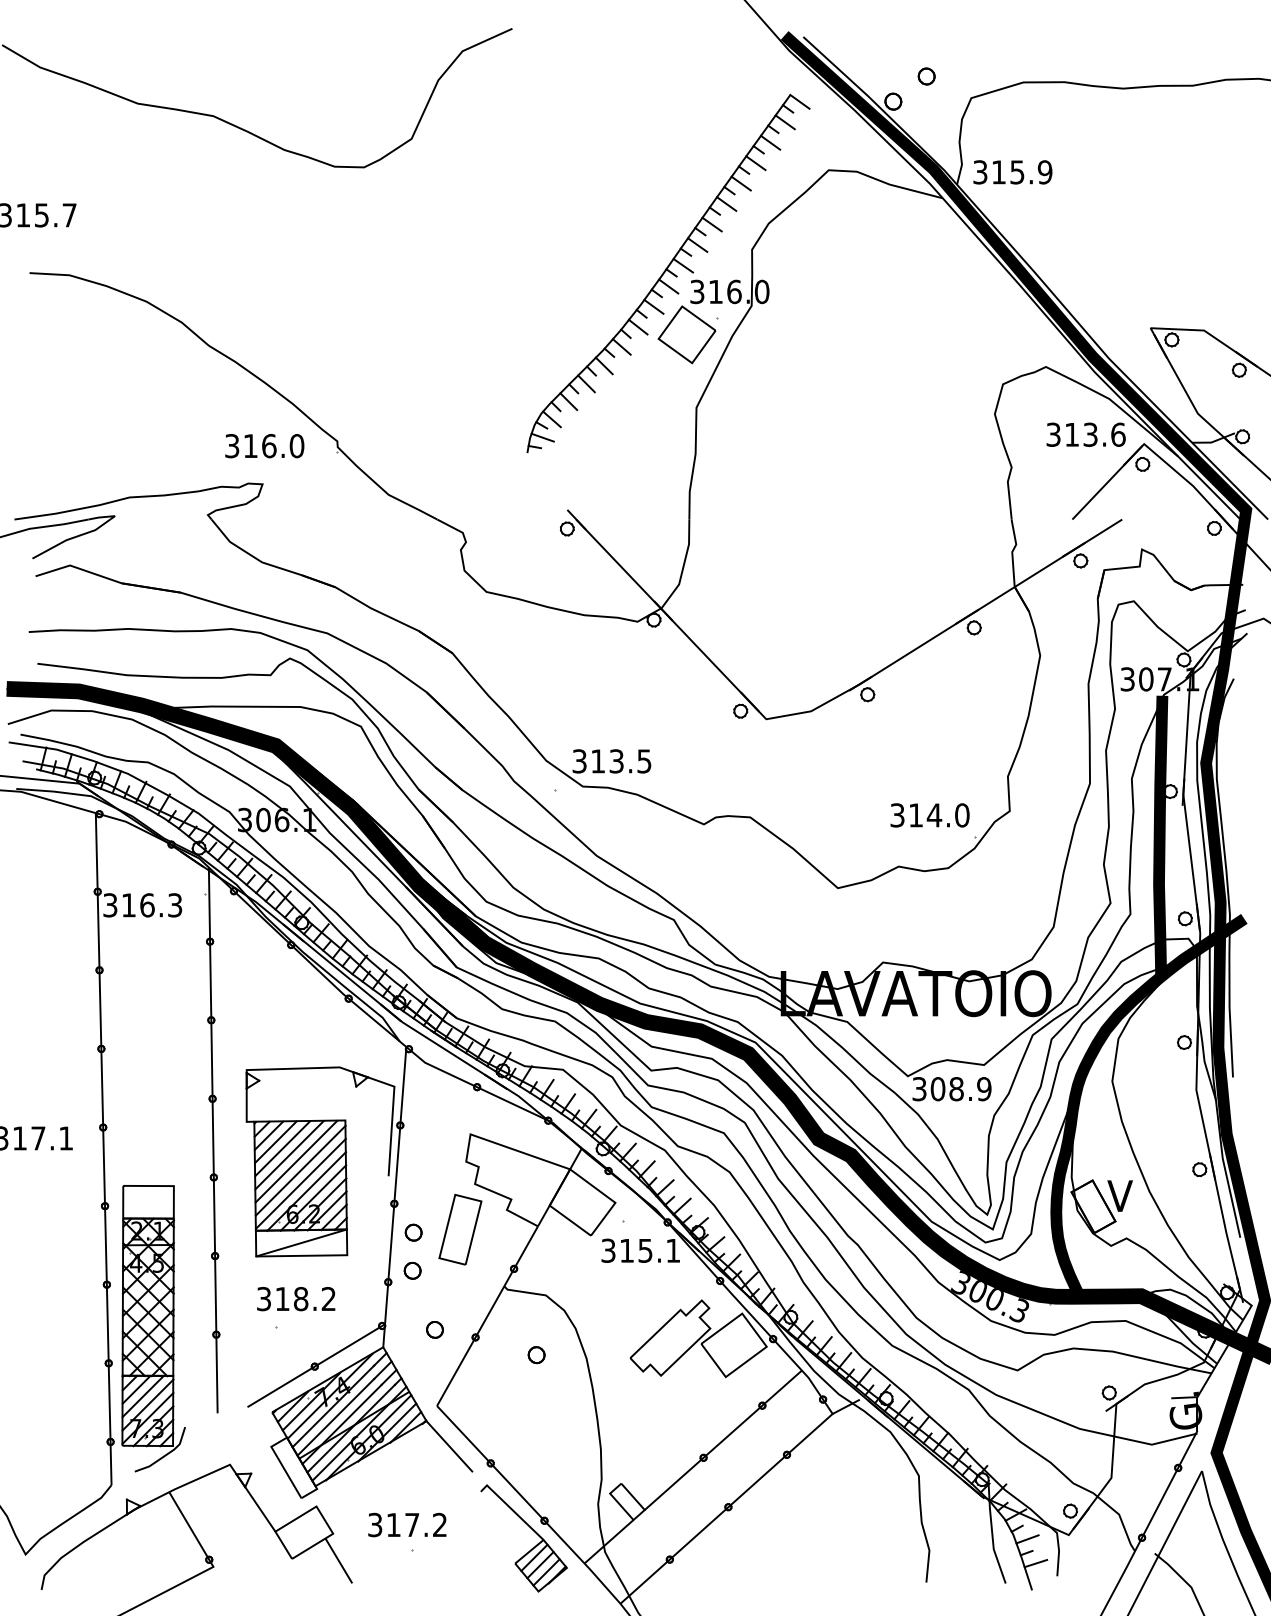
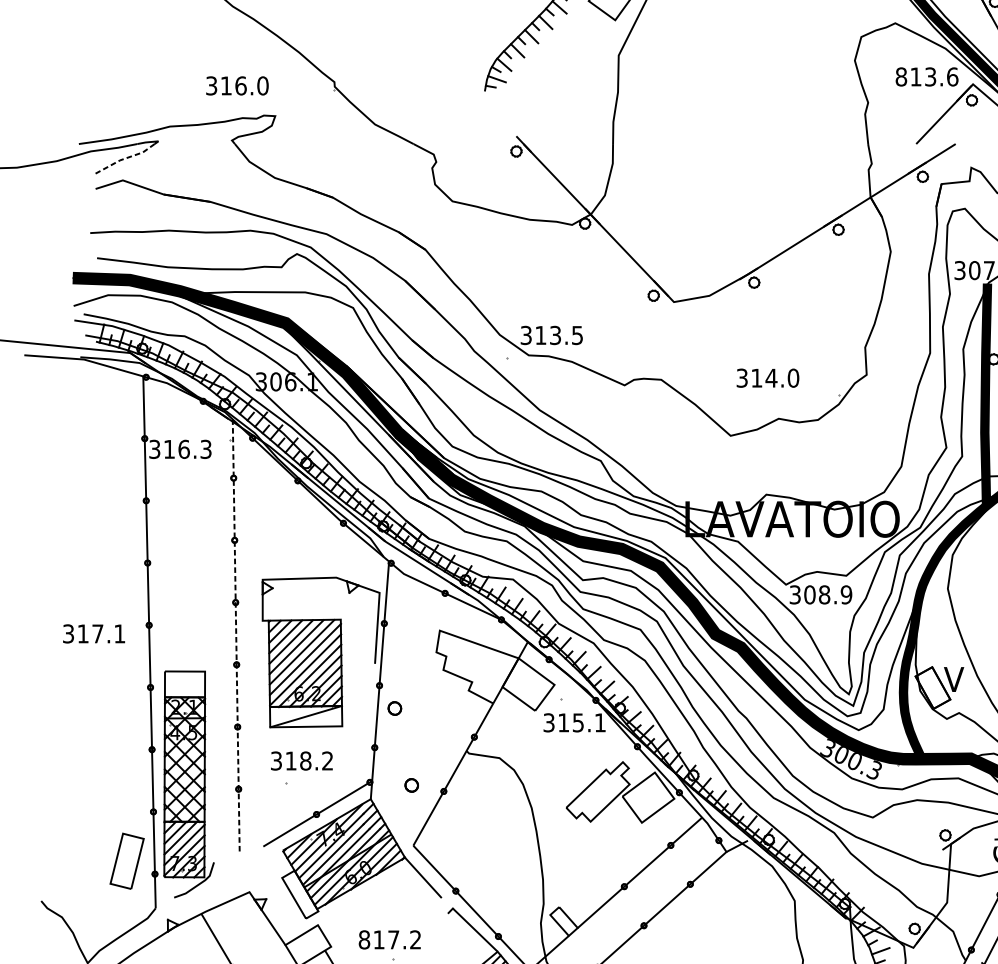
text: (1053, 434) -> (901, 76), 313.6 -> 813.6
text: (264, 446) -> (237, 86), moved
line: (71, 538) -> (124, 159), solid -> dashed
text: (929, 815) -> (767, 378), moved
line: (213, 1140) -> (236, 635), solid -> dashed
part: (460, 1229) -> (127, 861), moved
part: (412, 1270) -> (393, 738), removed
part: (536, 1355) -> (492, 805), removed
text: (375, 1525) -> (364, 940), 317.2 -> 817.2

